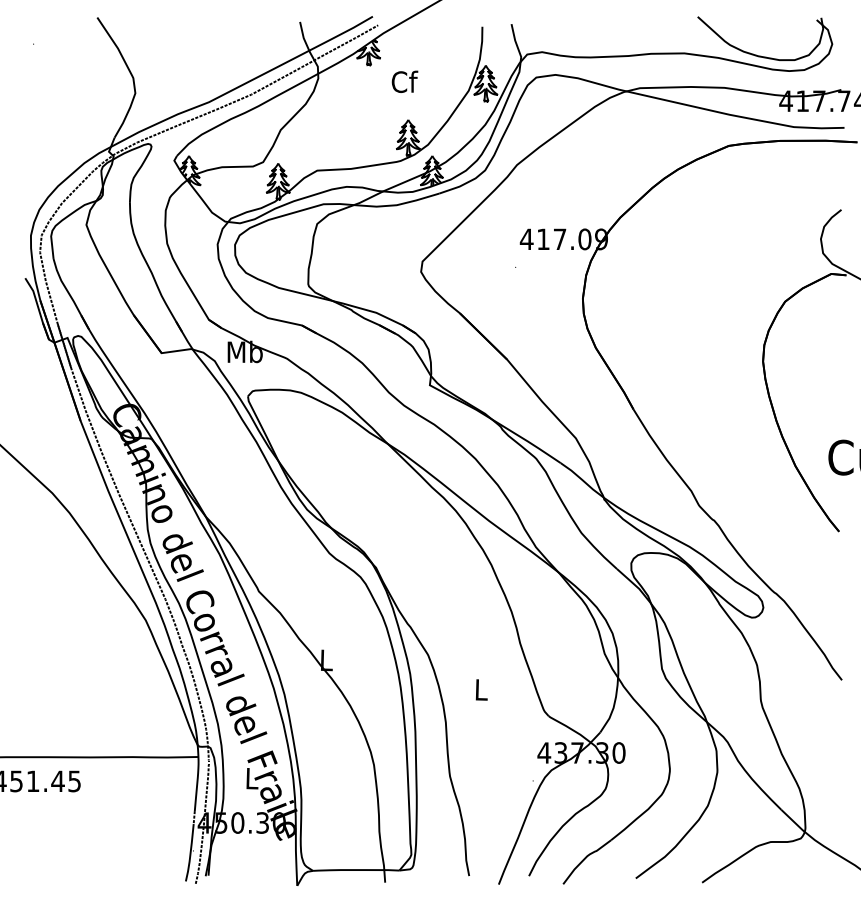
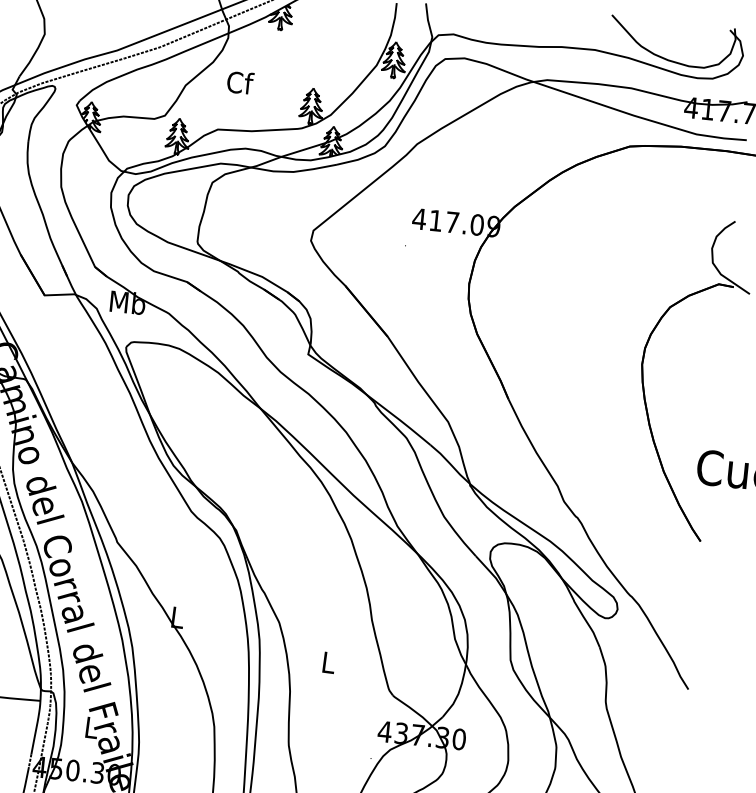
text: (404, 81) -> (240, 82), moved

